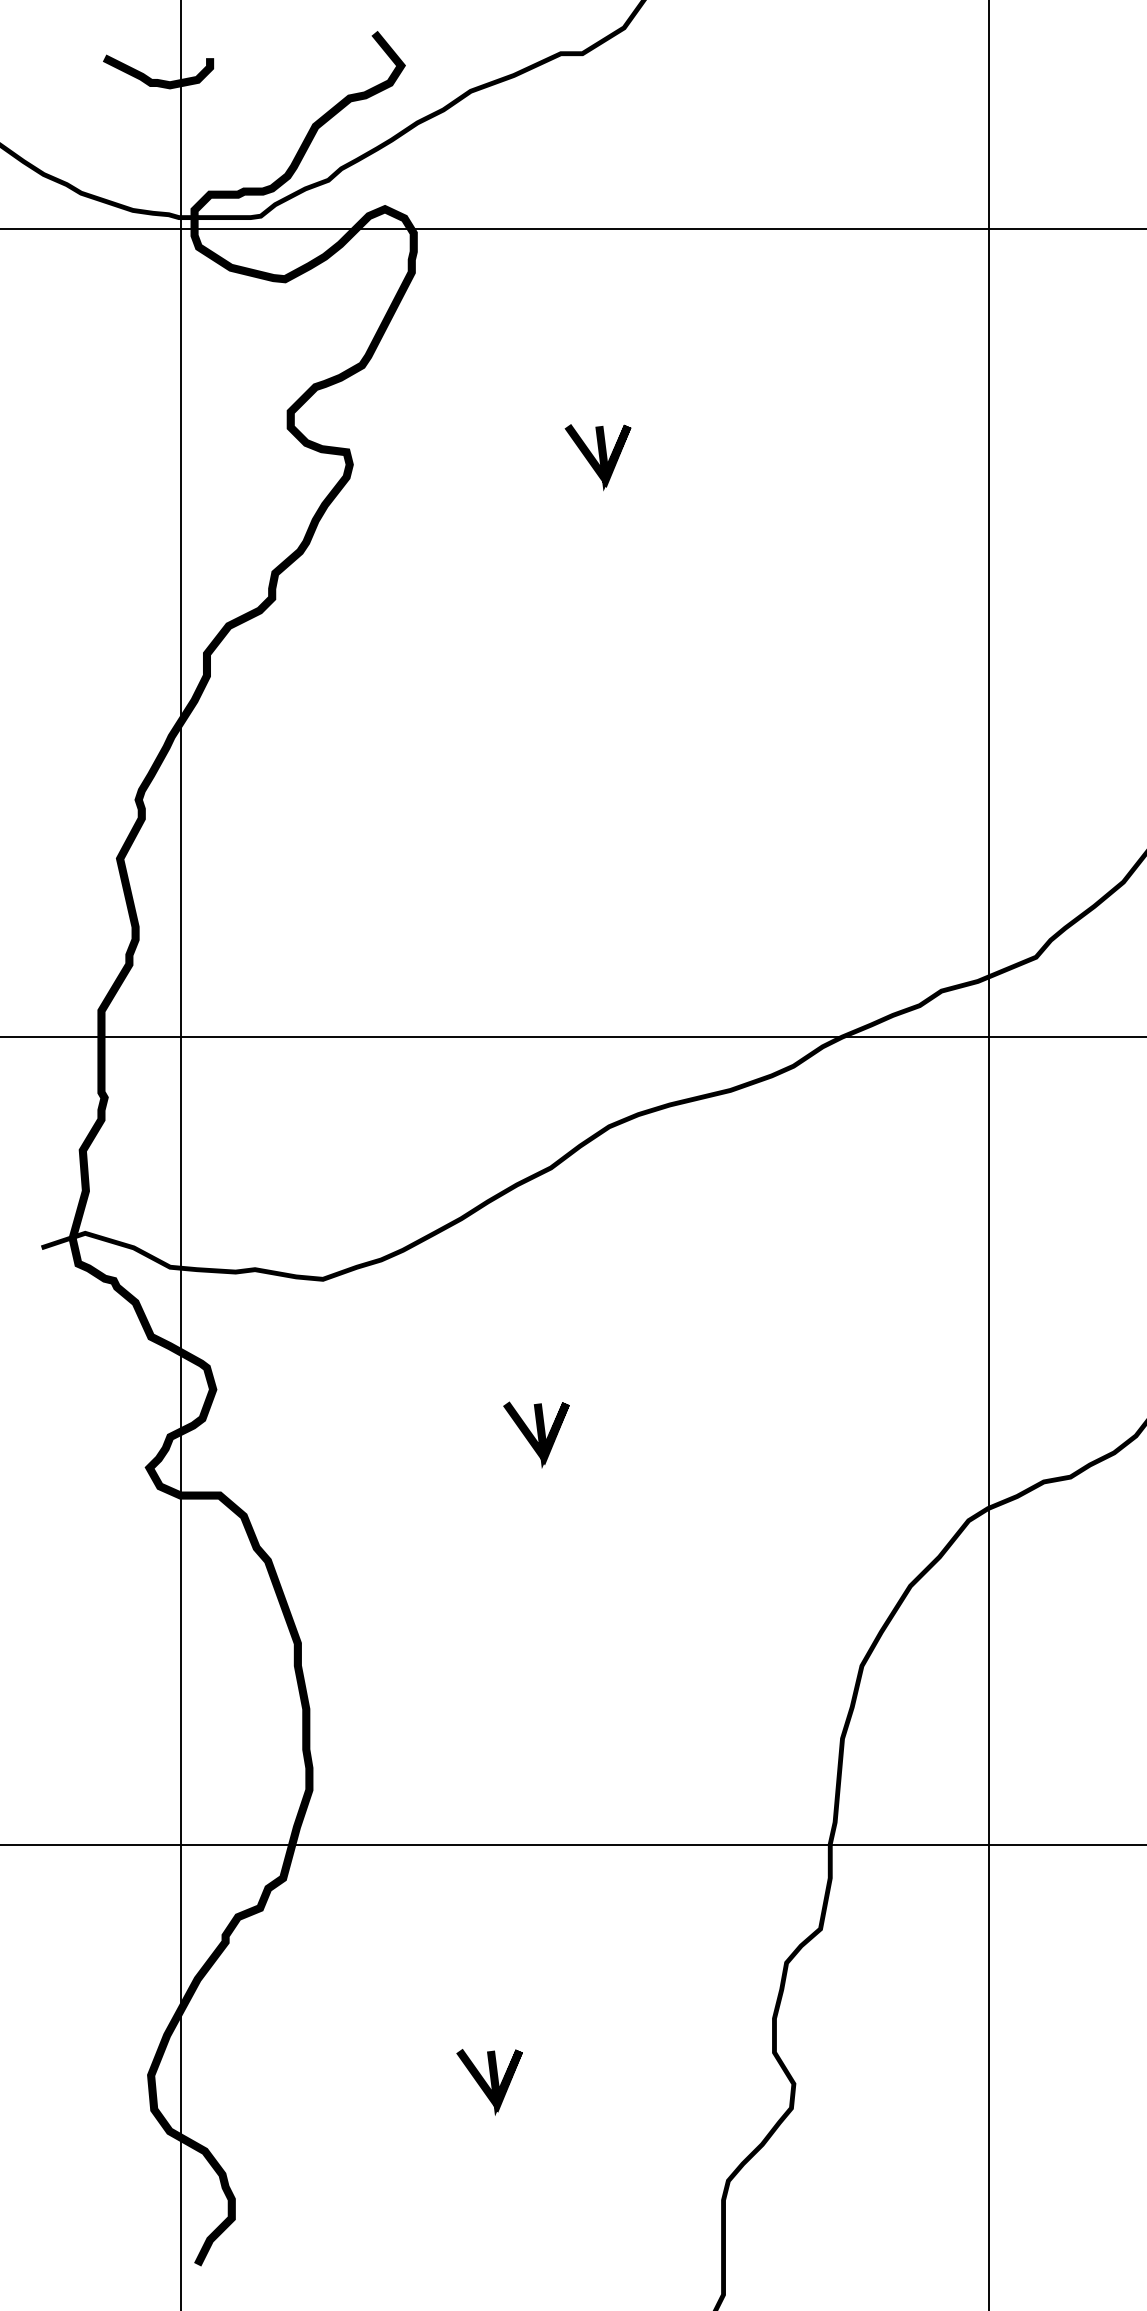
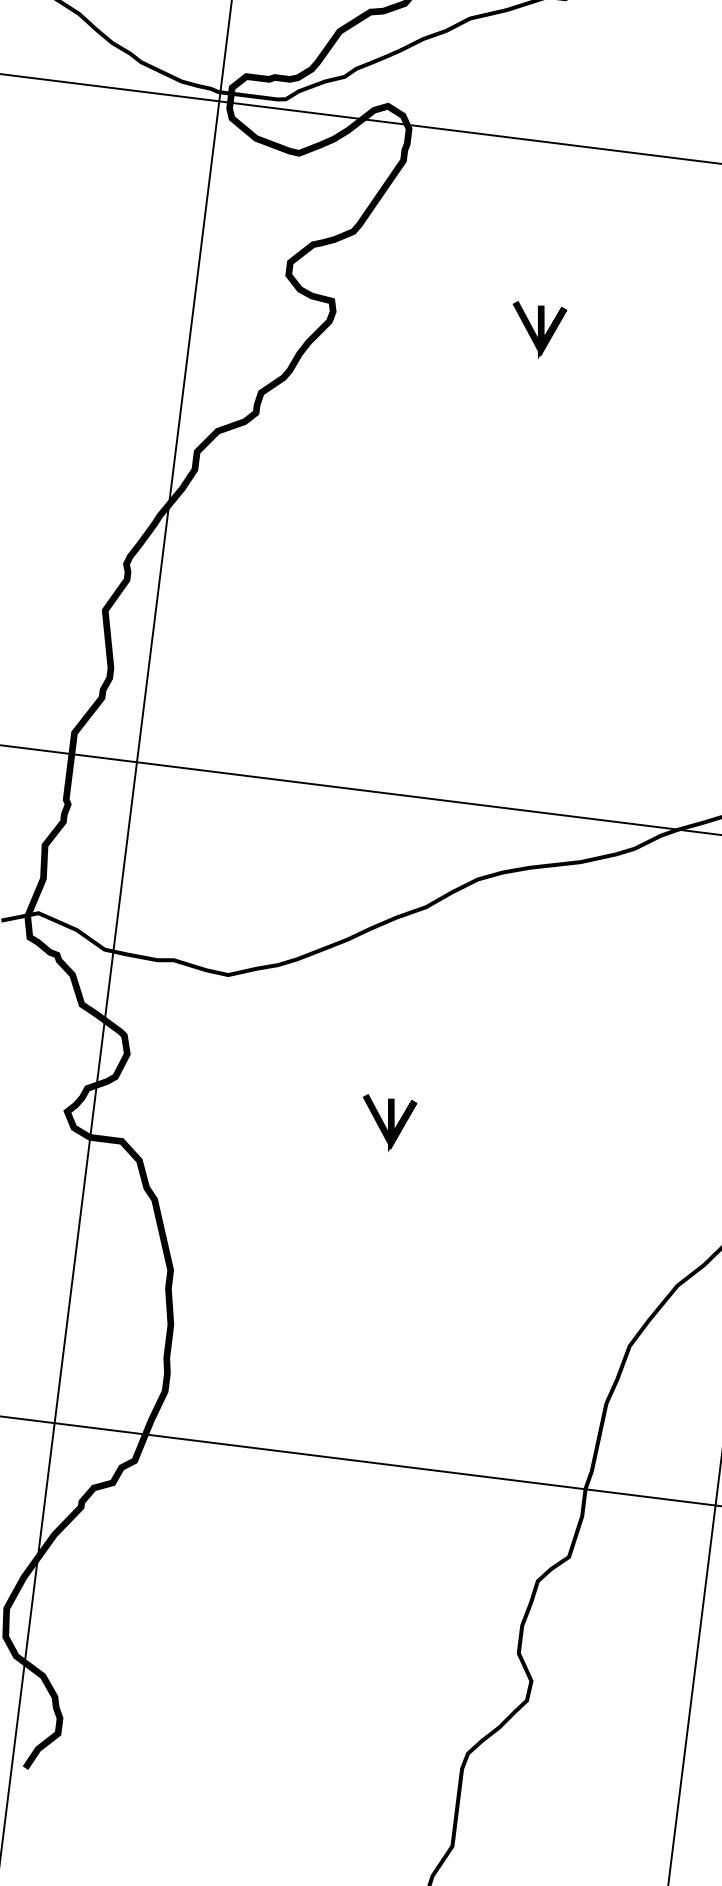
line: (490, 2082) -> (283, 1648), removed

